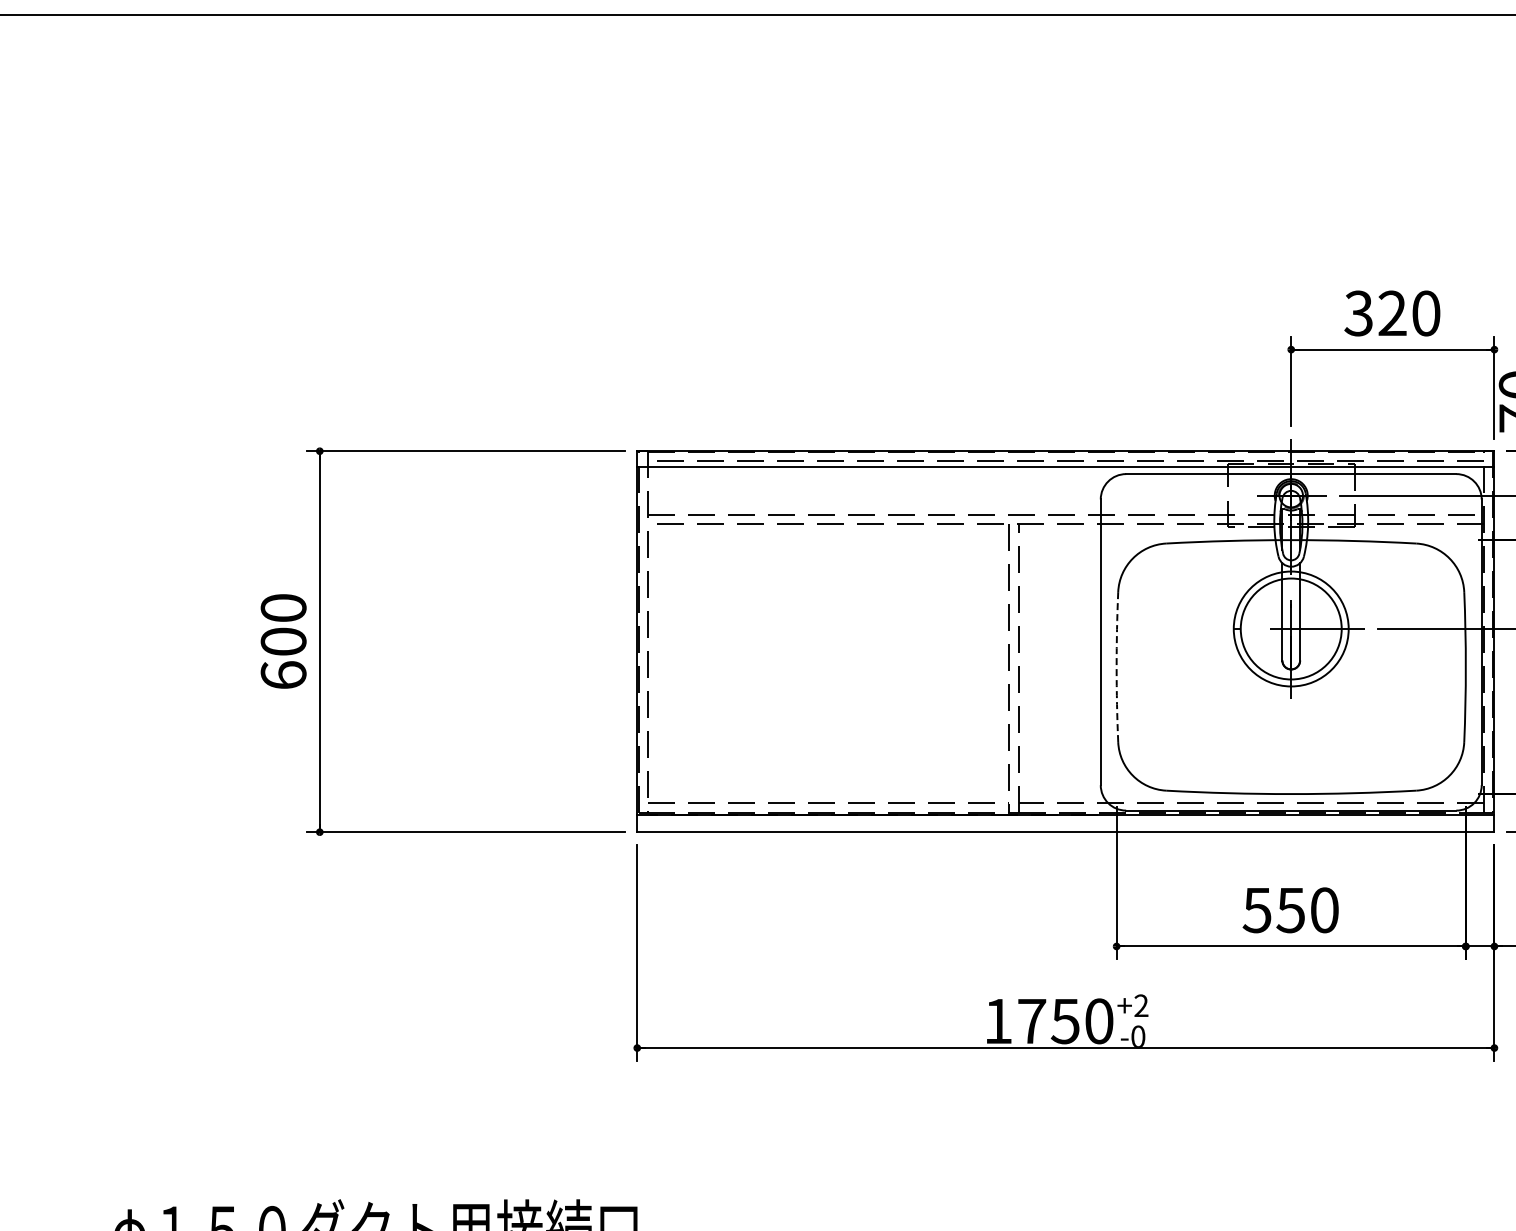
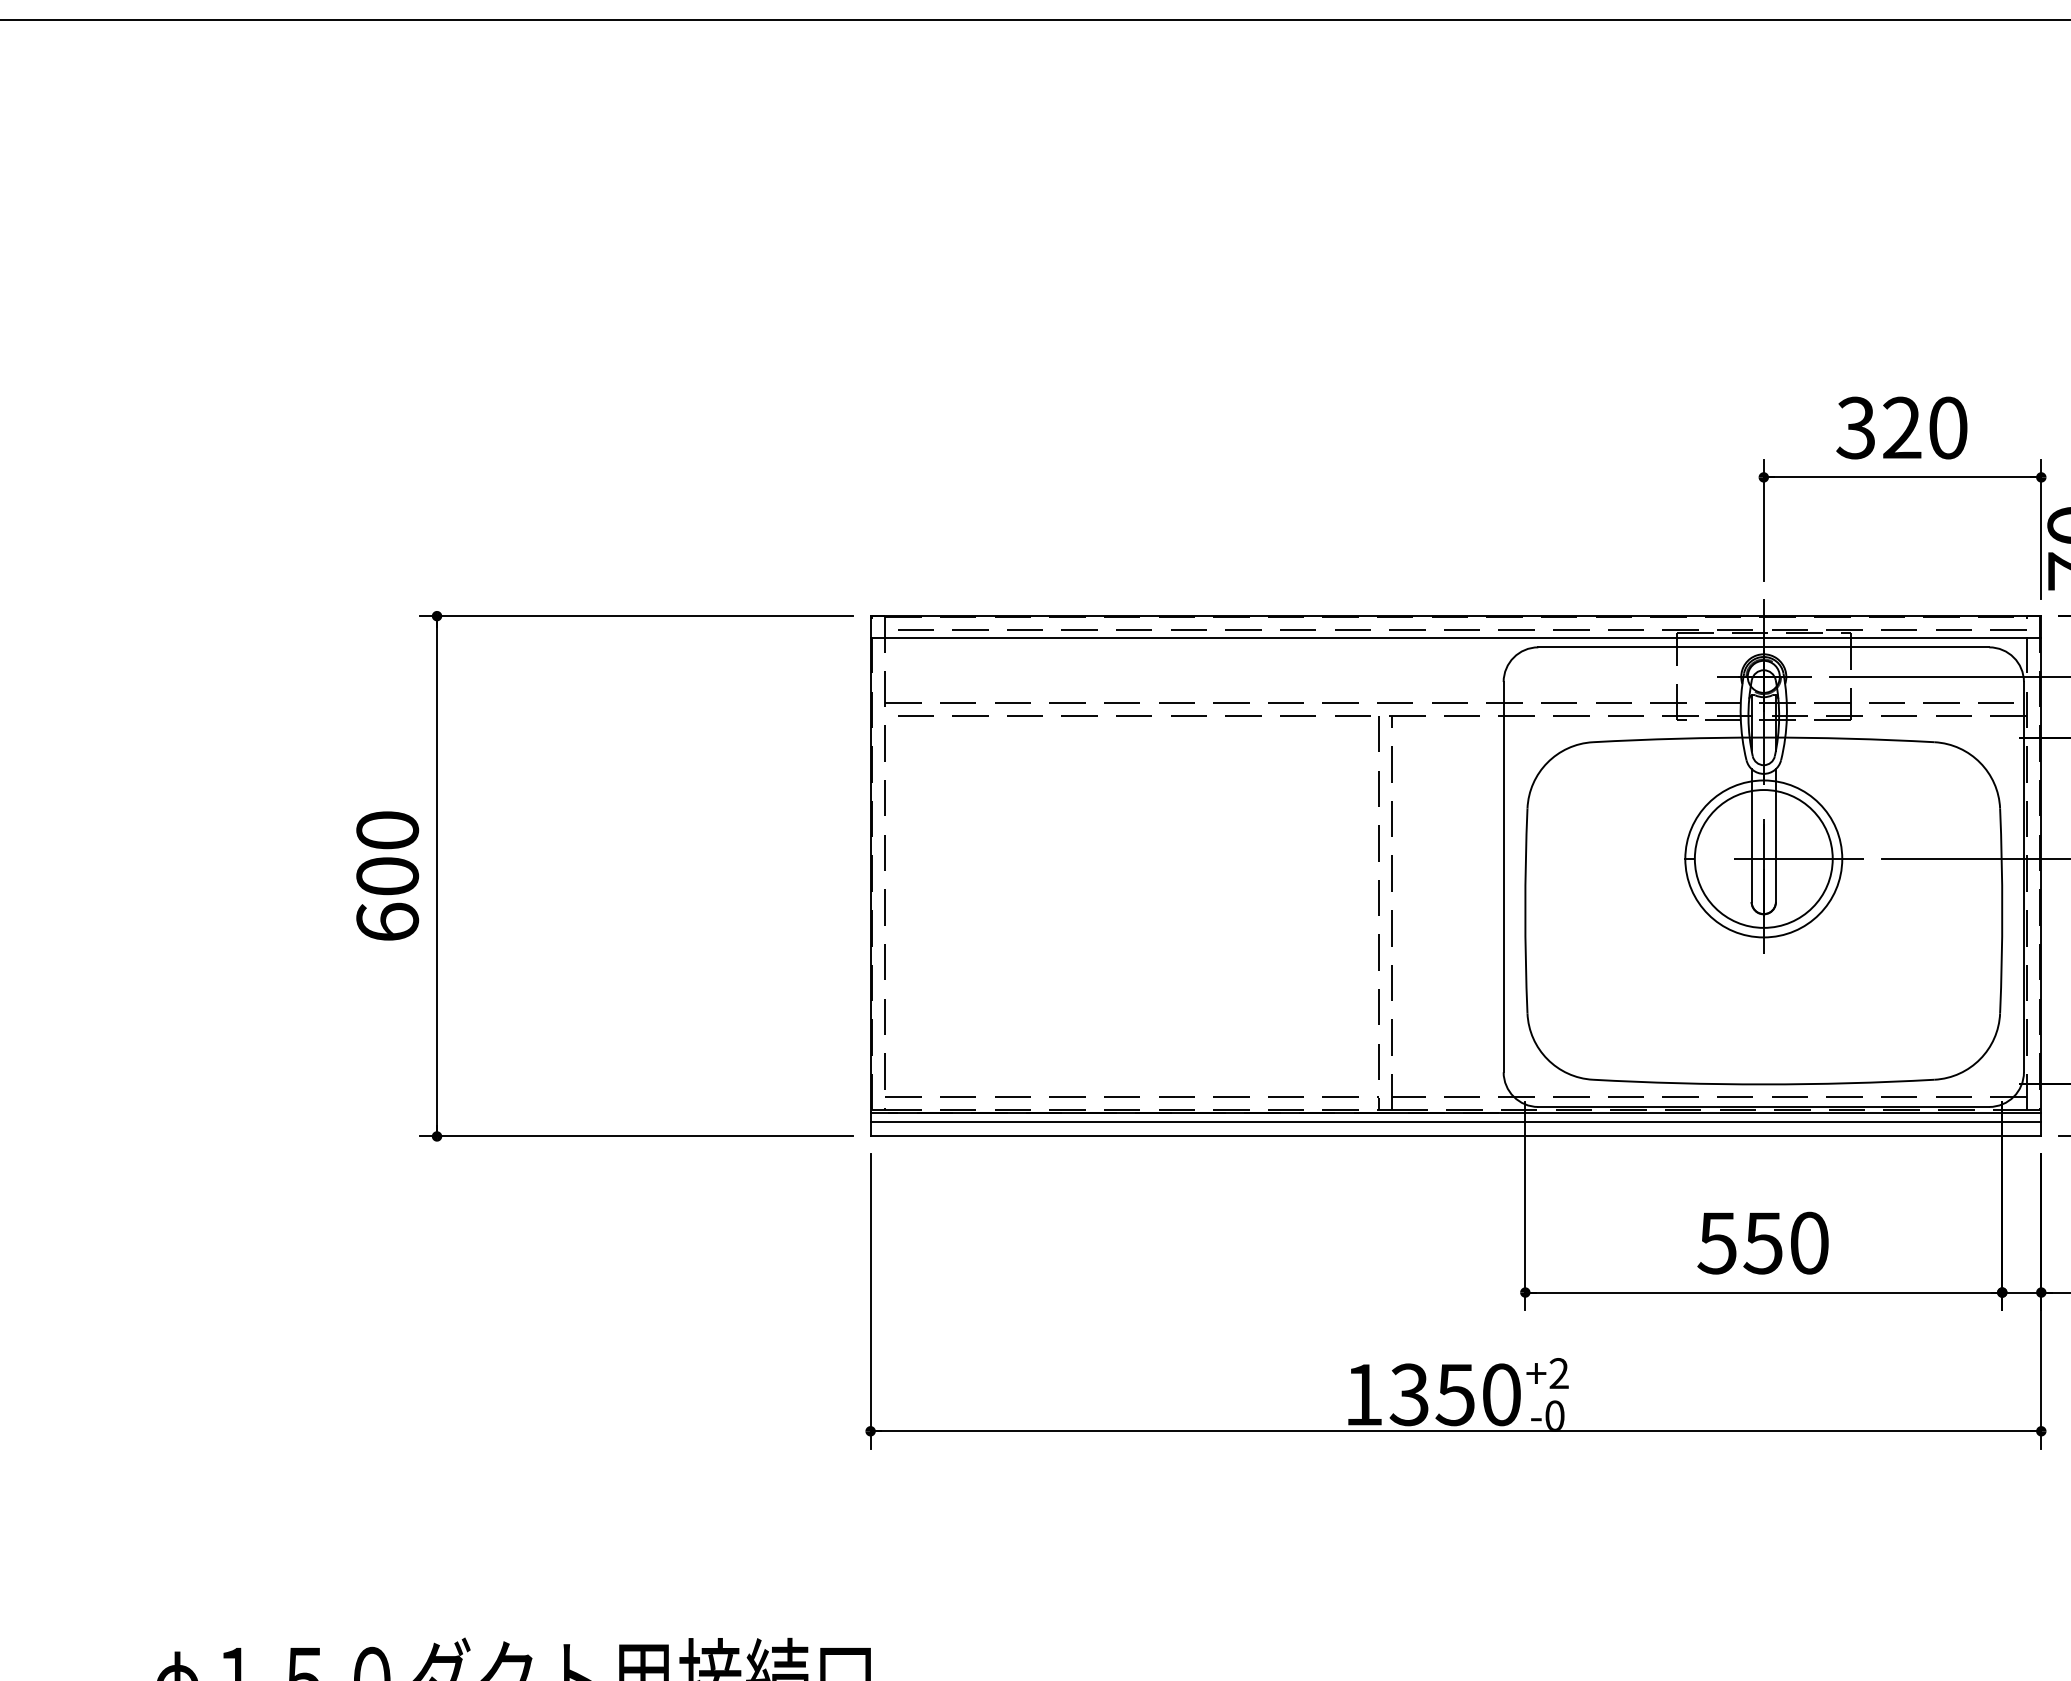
arc: (1116, 667) -> (1525, 911), dashed -> solid
line: (1065, 821) -> (1455, 1121), added
text: (1031, 1021) -> (1409, 1395), 1750 -> 1350

